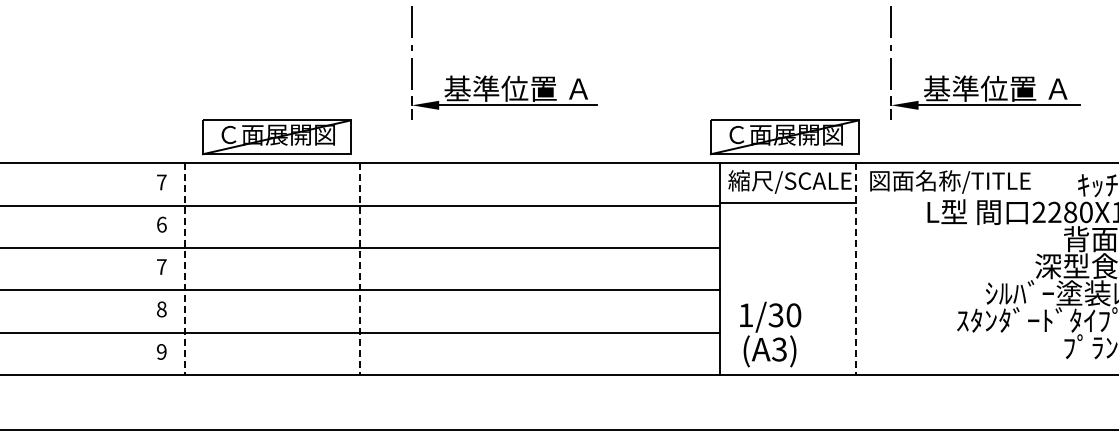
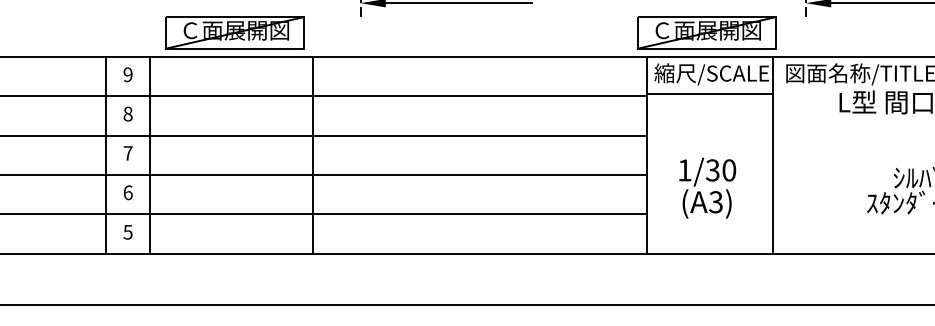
text: (161, 182) -> (127, 74), 7 -> 9
text: (161, 224) -> (127, 113), 6 -> 8
line: (138, 269) -> (106, 155), added
line: (185, 269) -> (150, 155), dashed -> solid
line: (360, 269) -> (312, 155), dashed -> solid
line: (855, 269) -> (772, 155), dashed -> solid
text: (161, 309) -> (127, 192), 8 -> 6
text: (770, 334) -> (707, 188), moved
text: (161, 351) -> (127, 231), 9 -> 5

